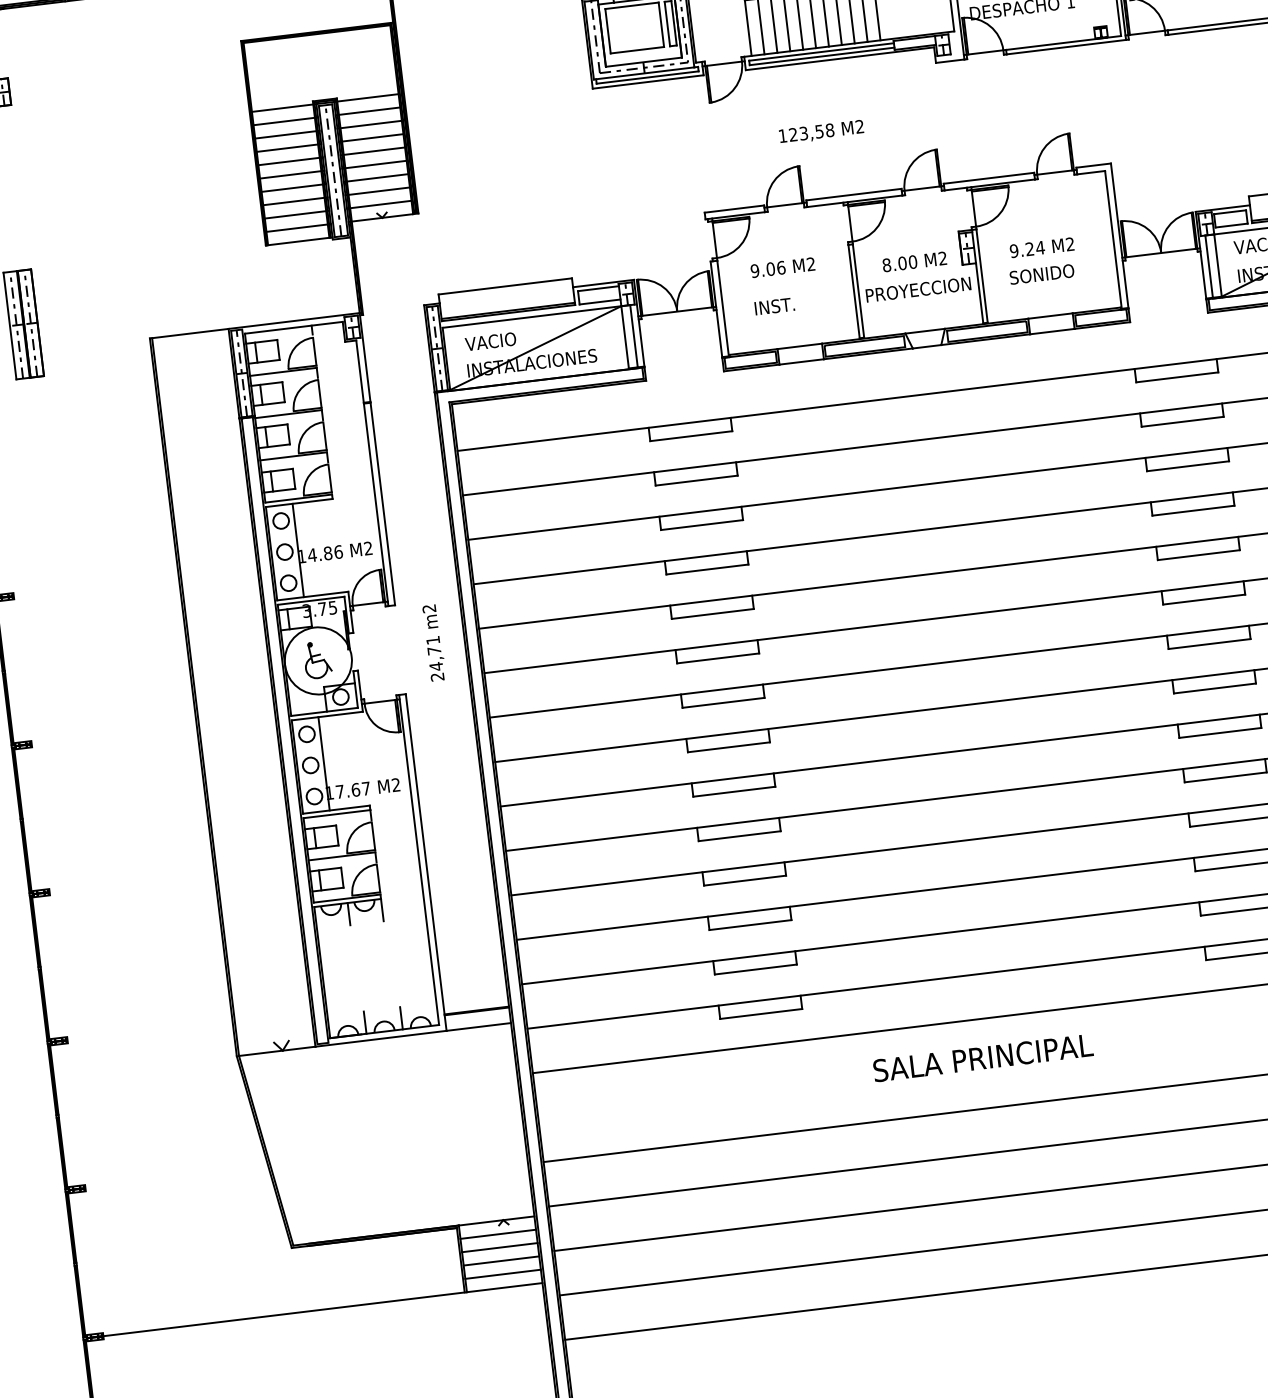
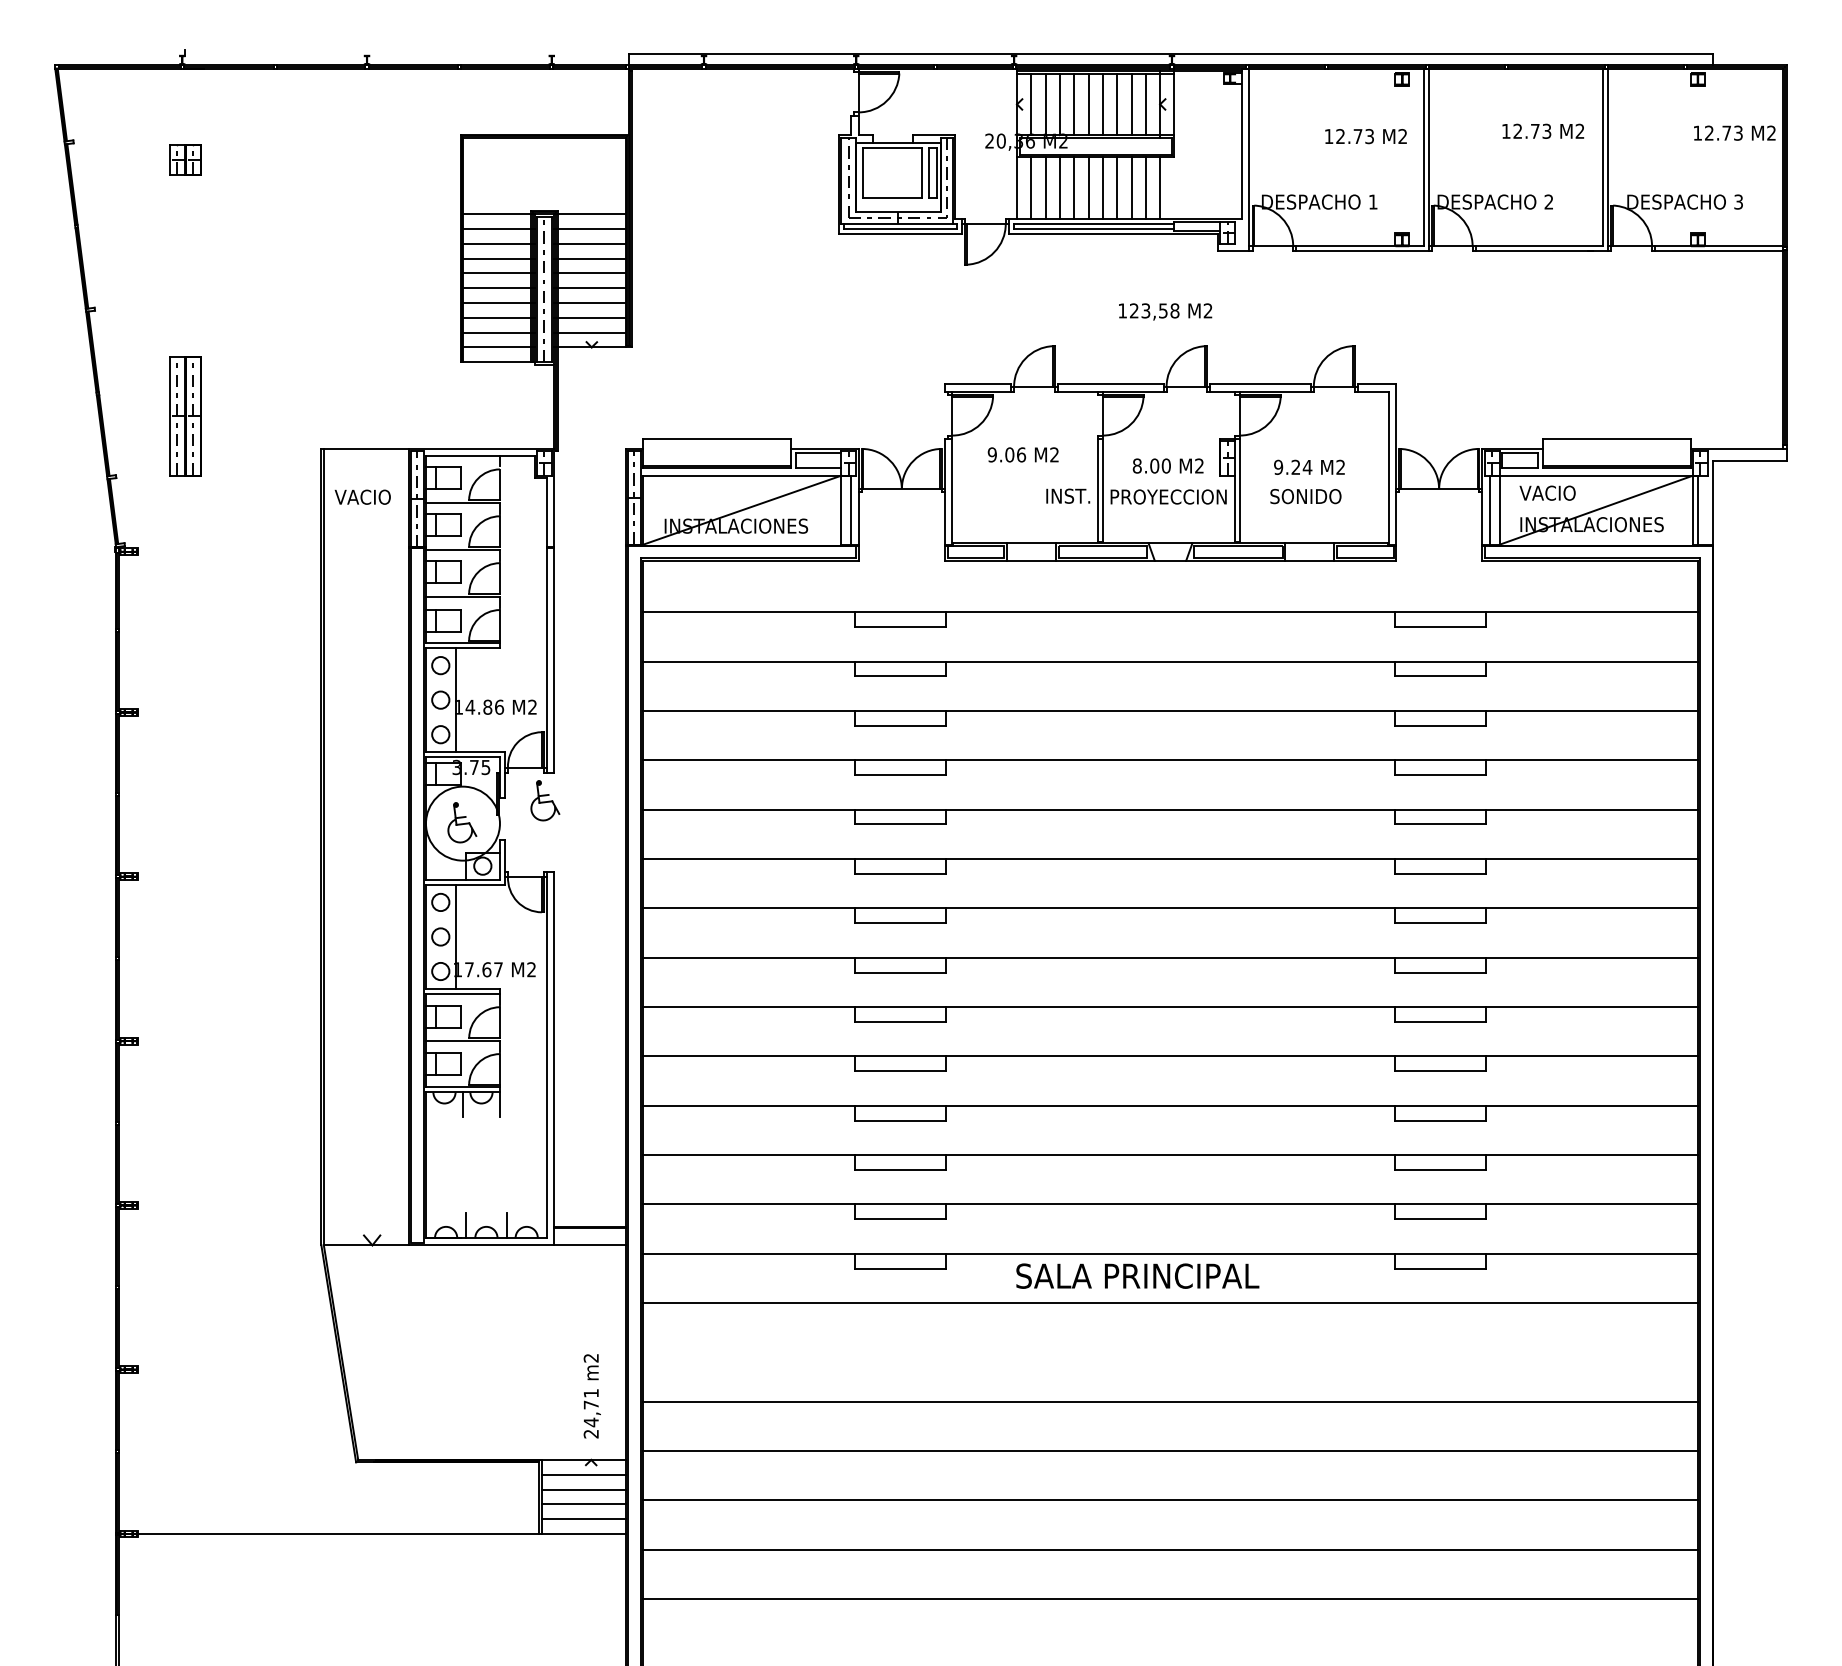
text: (821, 131) -> (1165, 311), moved
text: (774, 305) -> (1068, 495), moved
text: (490, 341) -> (362, 496), moved
part: (390, 631) -> (545, 800), added
text: (433, 643) -> (591, 1396), moved
text: (982, 1057) -> (1137, 1275), moved

